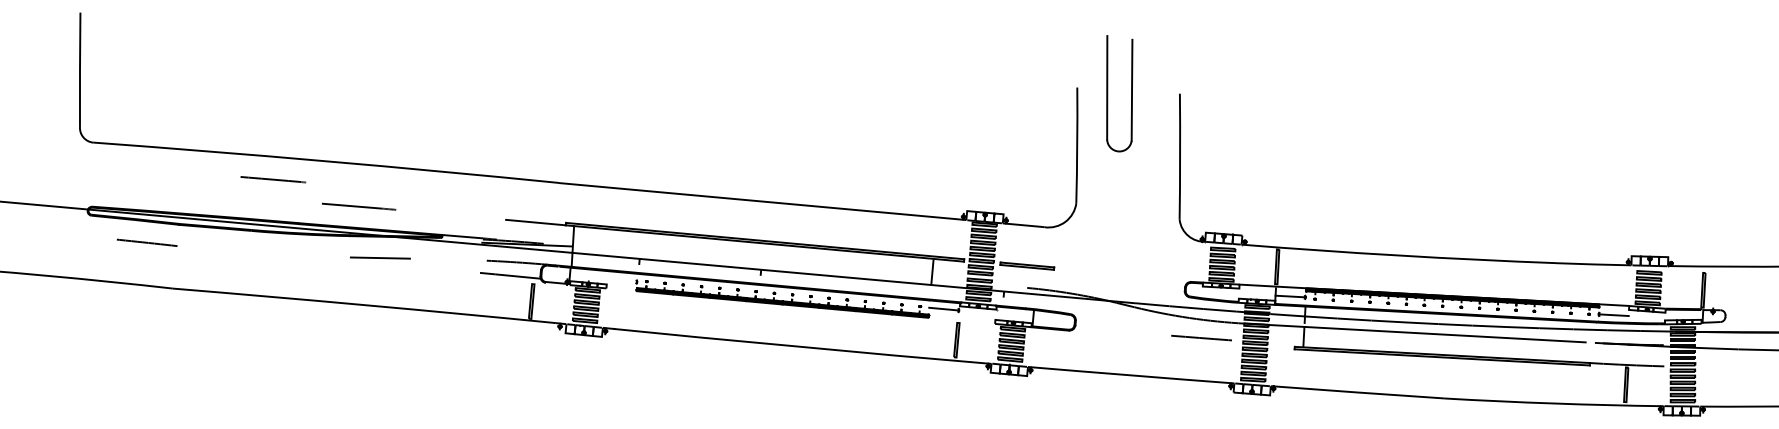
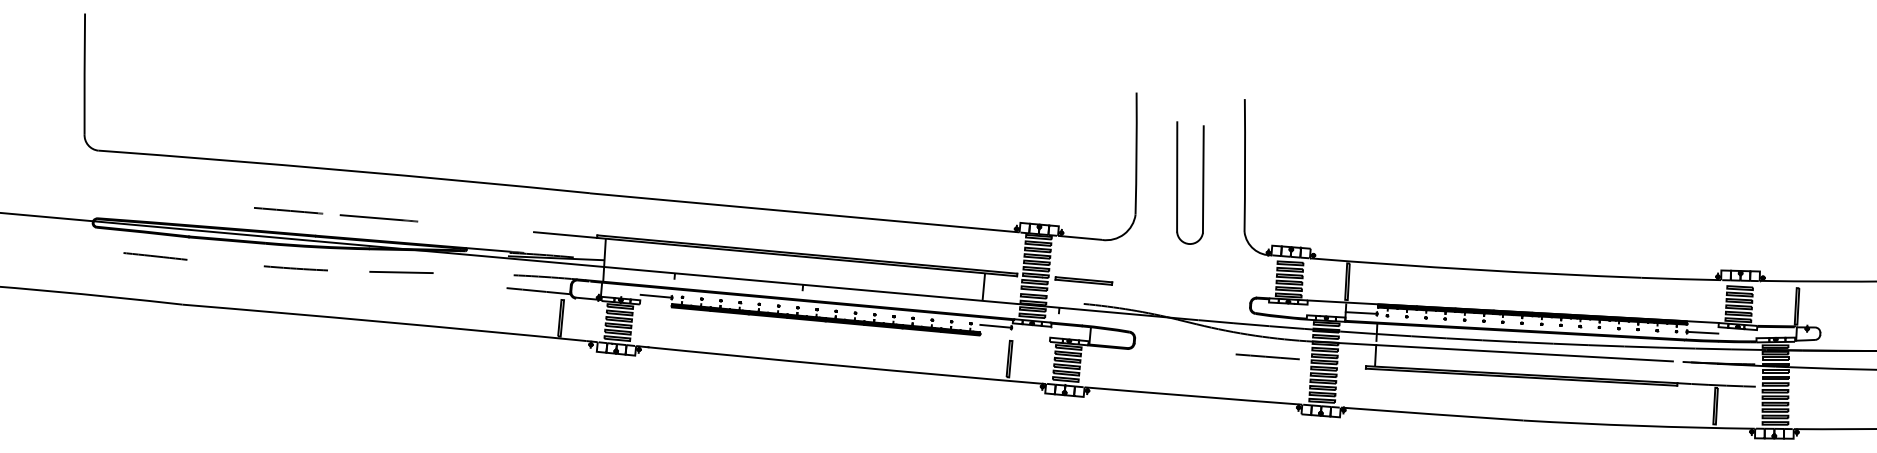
part: (1108, 93) -> (1178, 182), moved
line: (273, 179) -> (288, 210), moved
line: (279, 254) -> (295, 268), added
line: (622, 279) -> (656, 295), added

